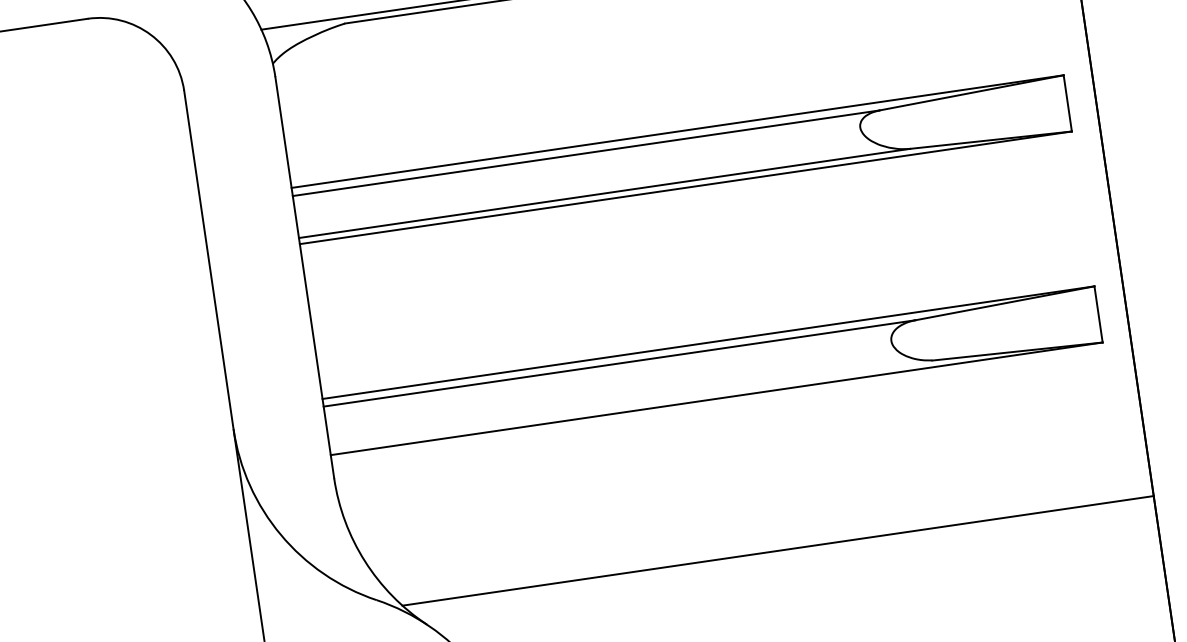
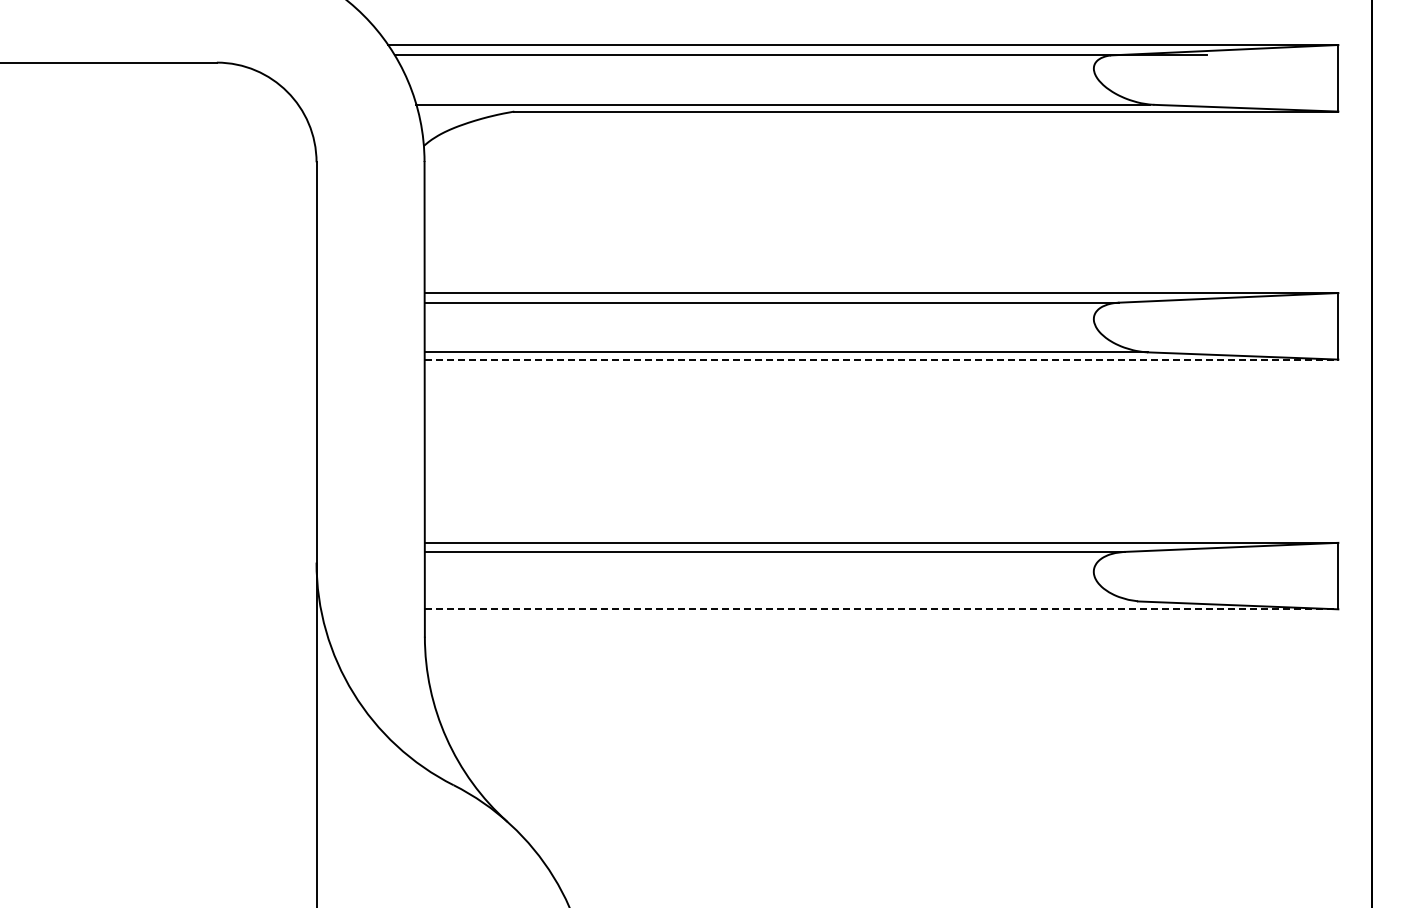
line: (685, 187) -> (881, 359), solid -> dashed
line: (716, 398) -> (881, 609), solid -> dashed
line: (777, 550) -> (926, 795), removed

